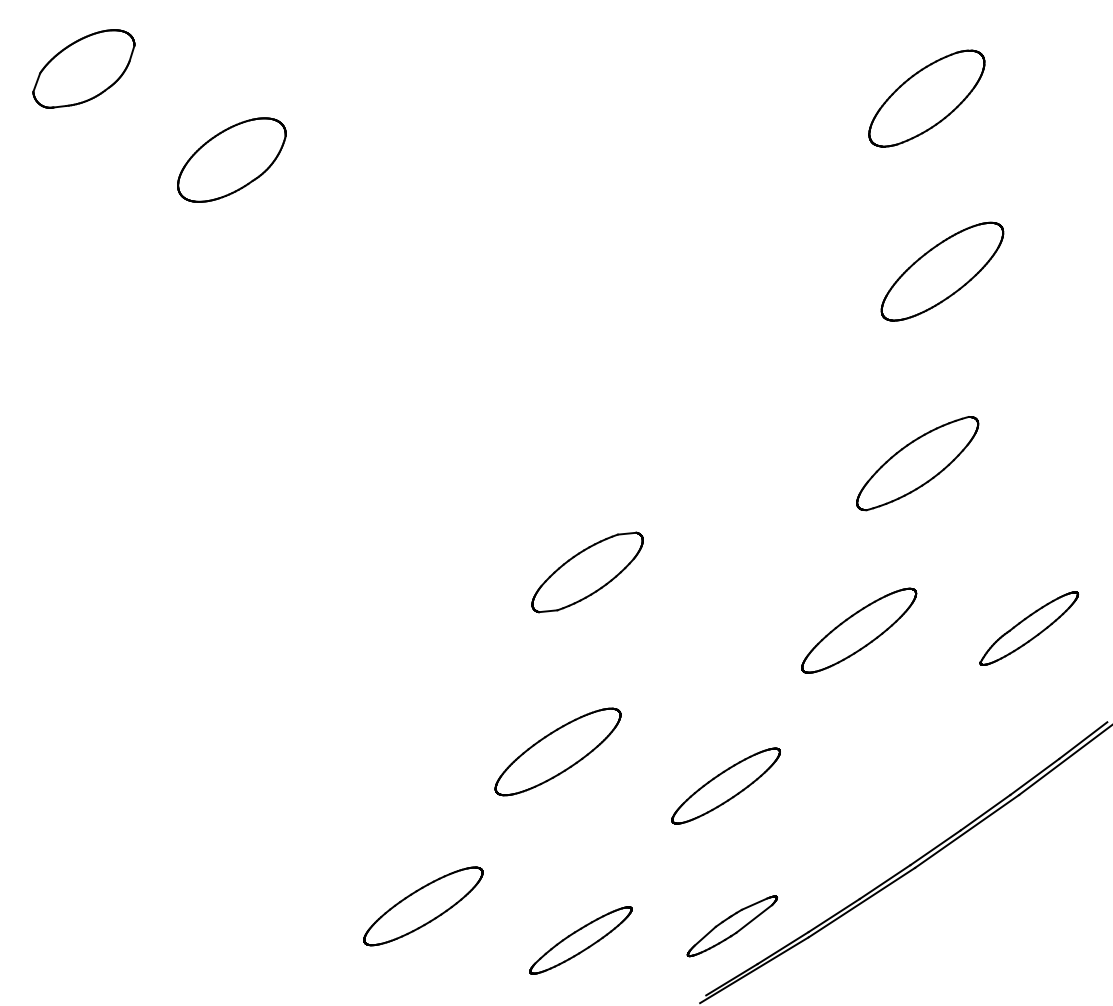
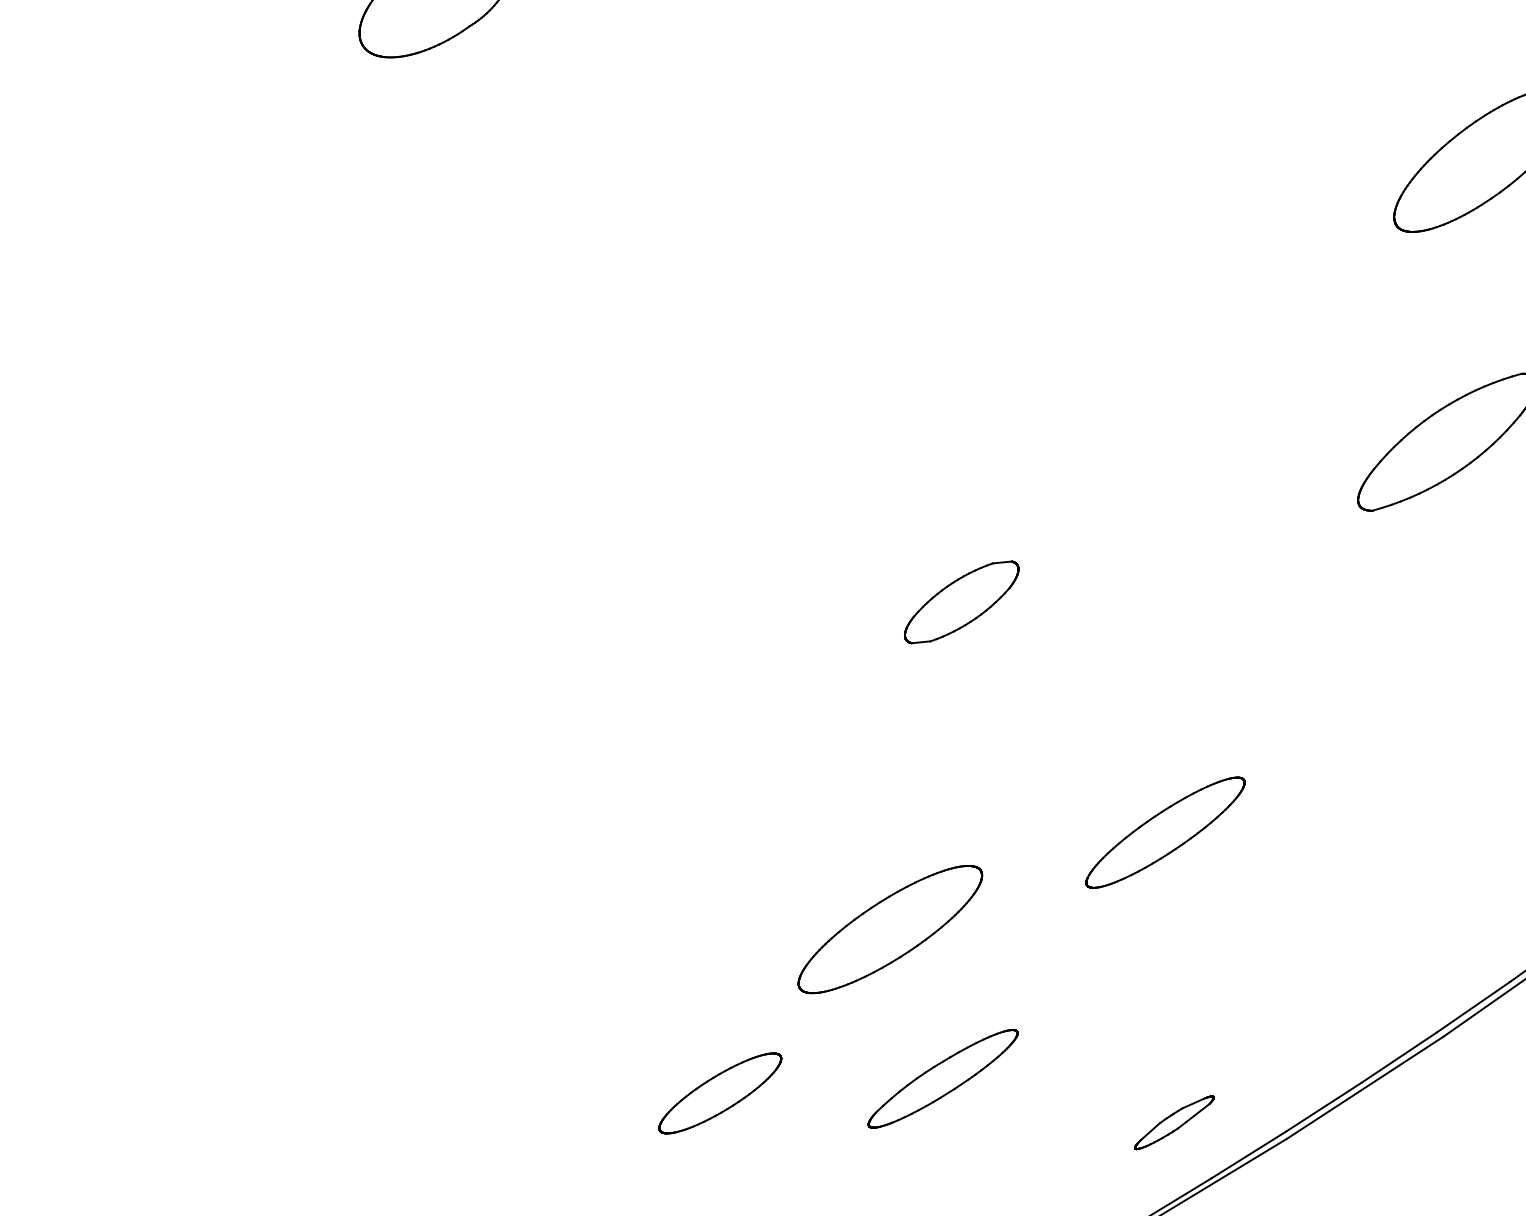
part: (587, 572) -> (961, 602), size x0.7
part: (859, 630) -> (1361, 687), removed
part: (557, 751) -> (889, 928), moved
part: (725, 785) -> (1164, 831), moved
part: (423, 906) -> (720, 1093), size x0.7
part: (731, 926) -> (1173, 1122), size x0.6
part: (580, 940) -> (942, 1078), moved

